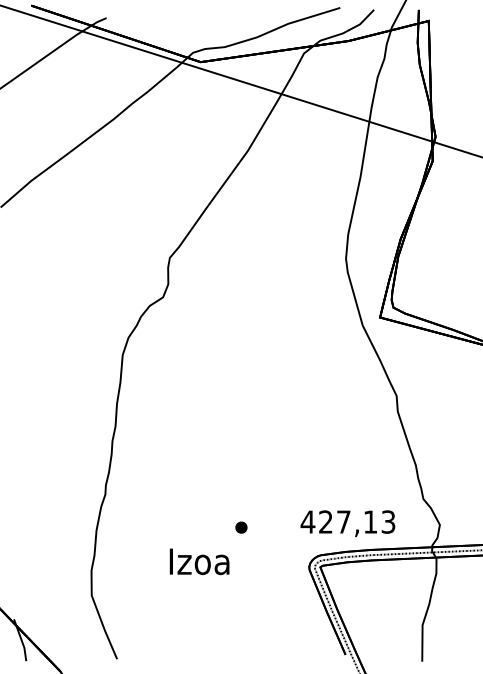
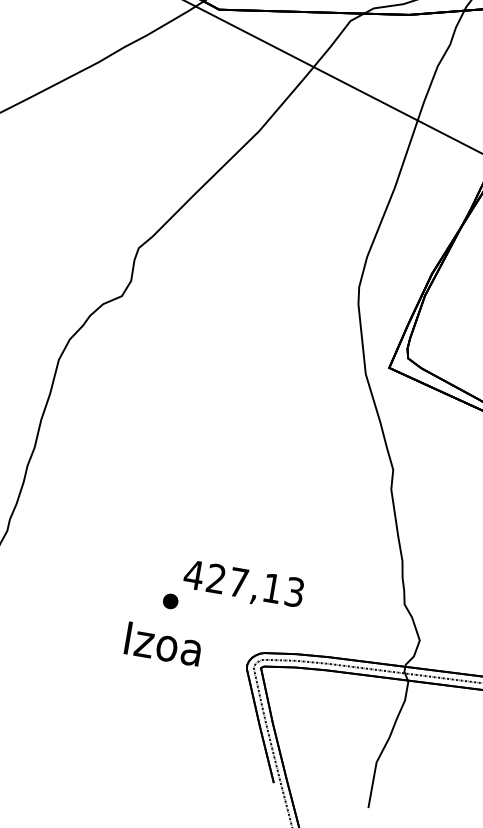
text: (347, 523) -> (243, 585), moved
text: (199, 561) -> (163, 643), moved

